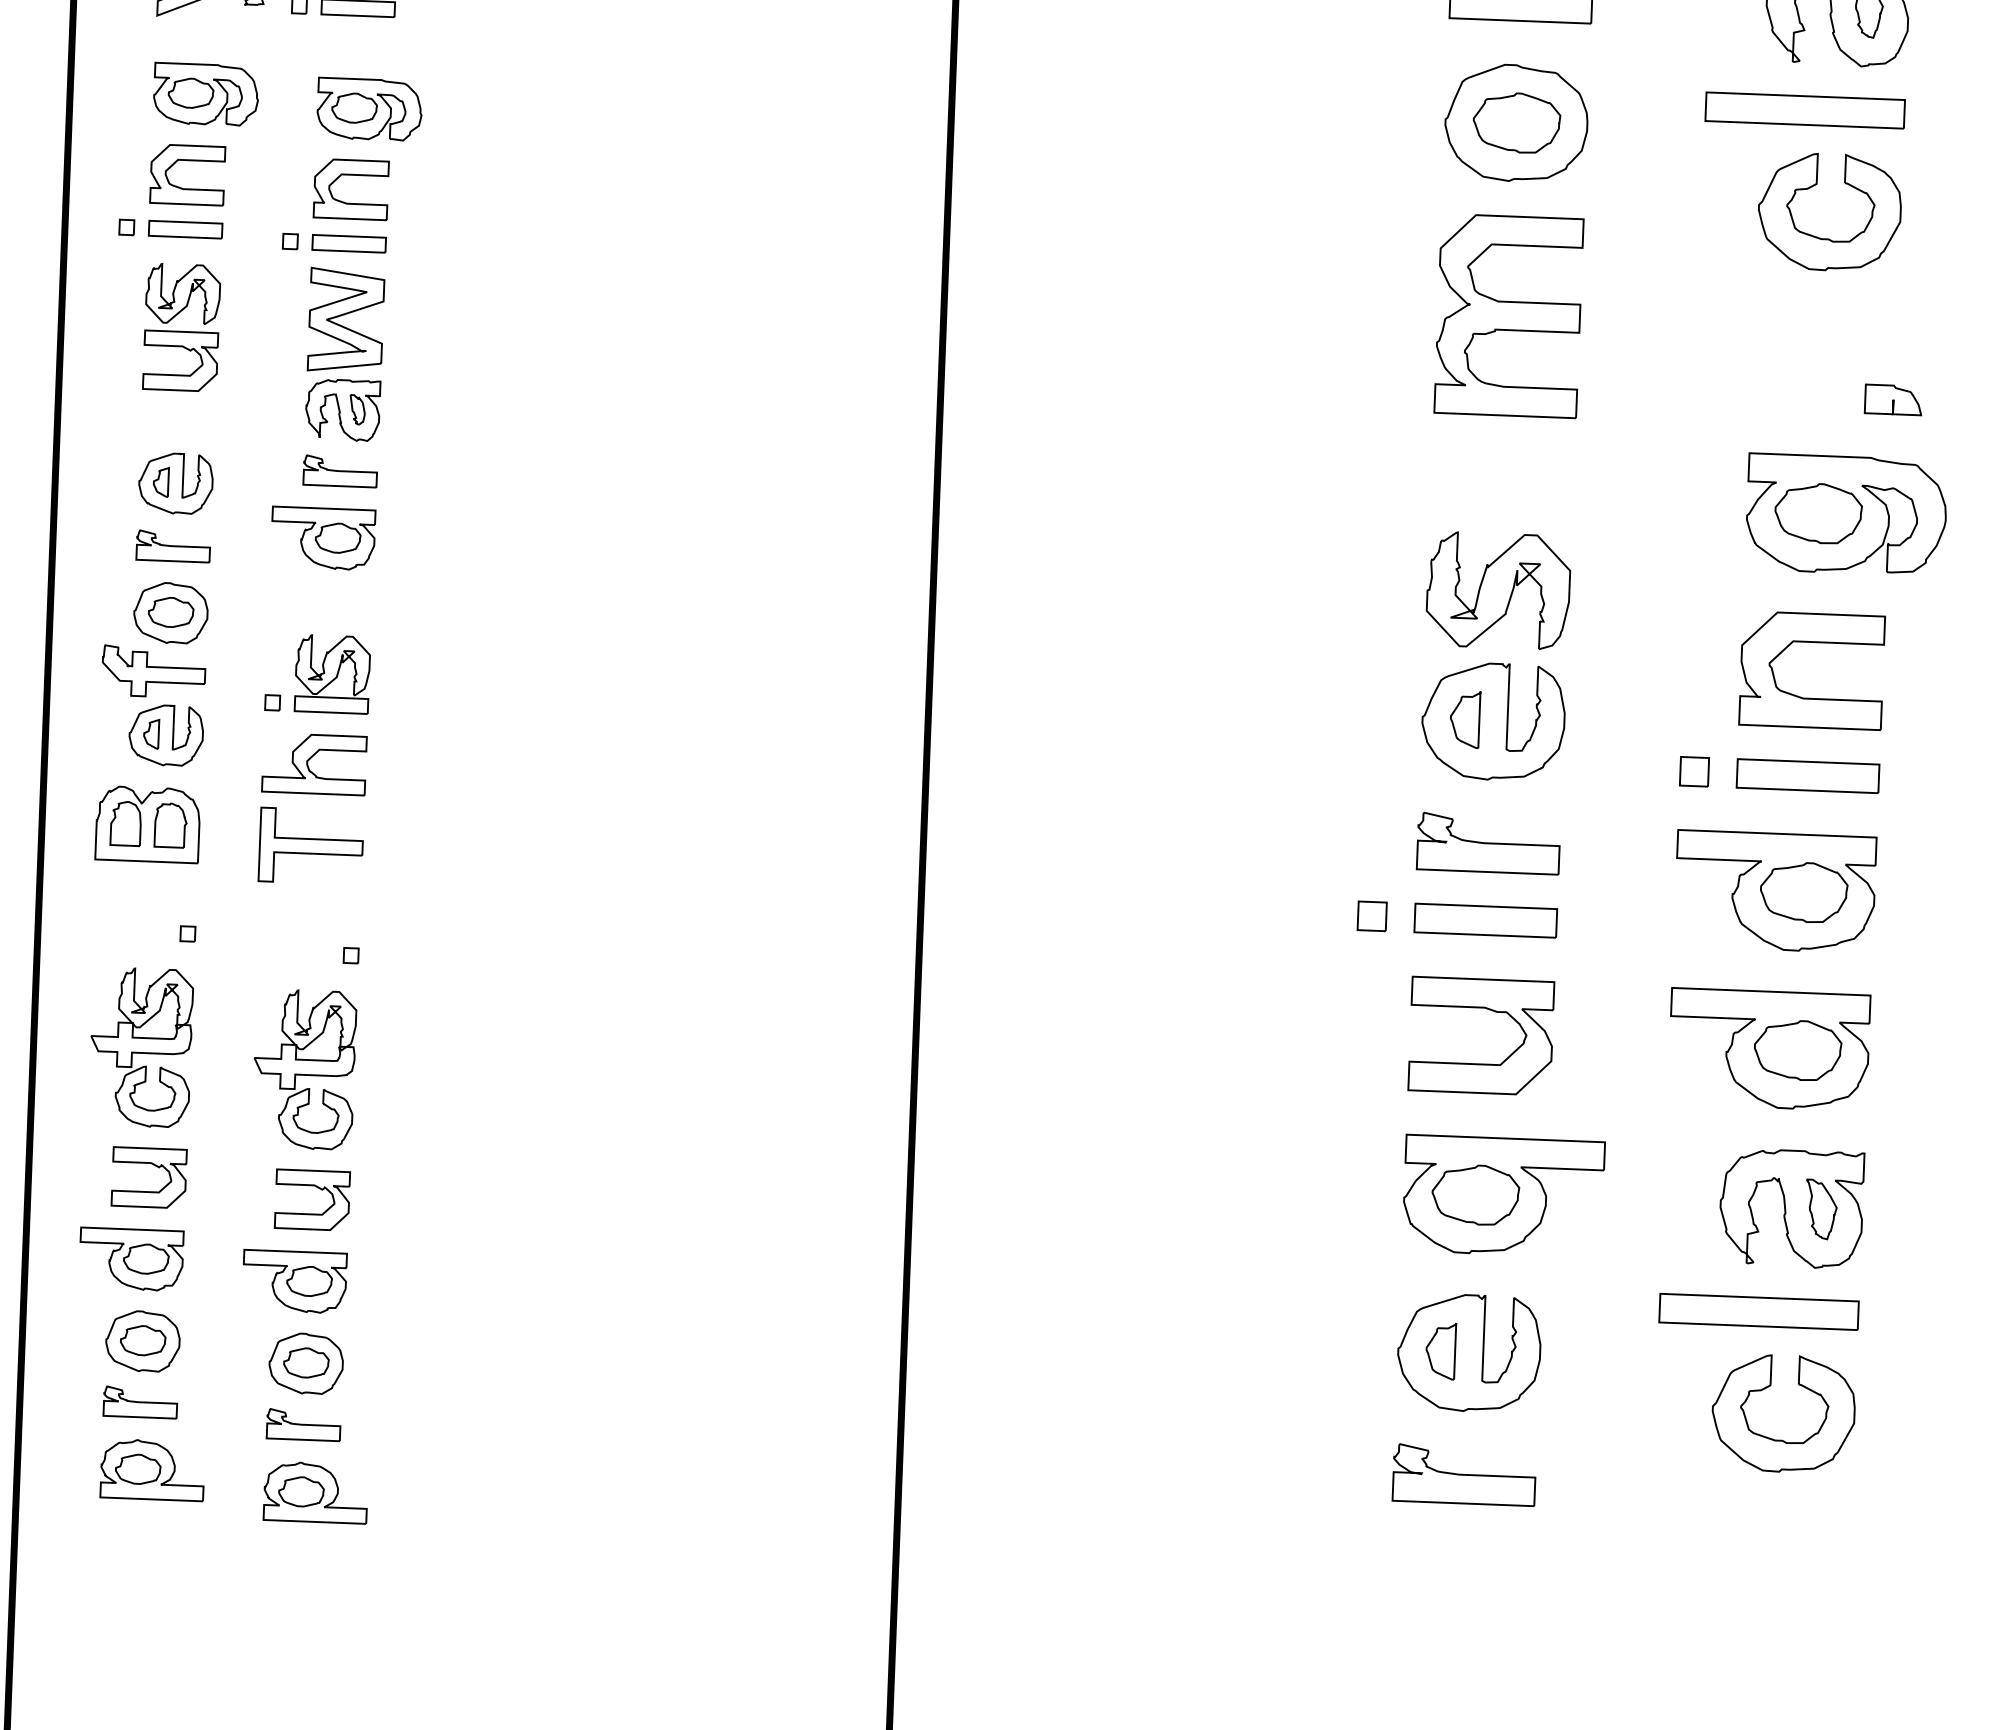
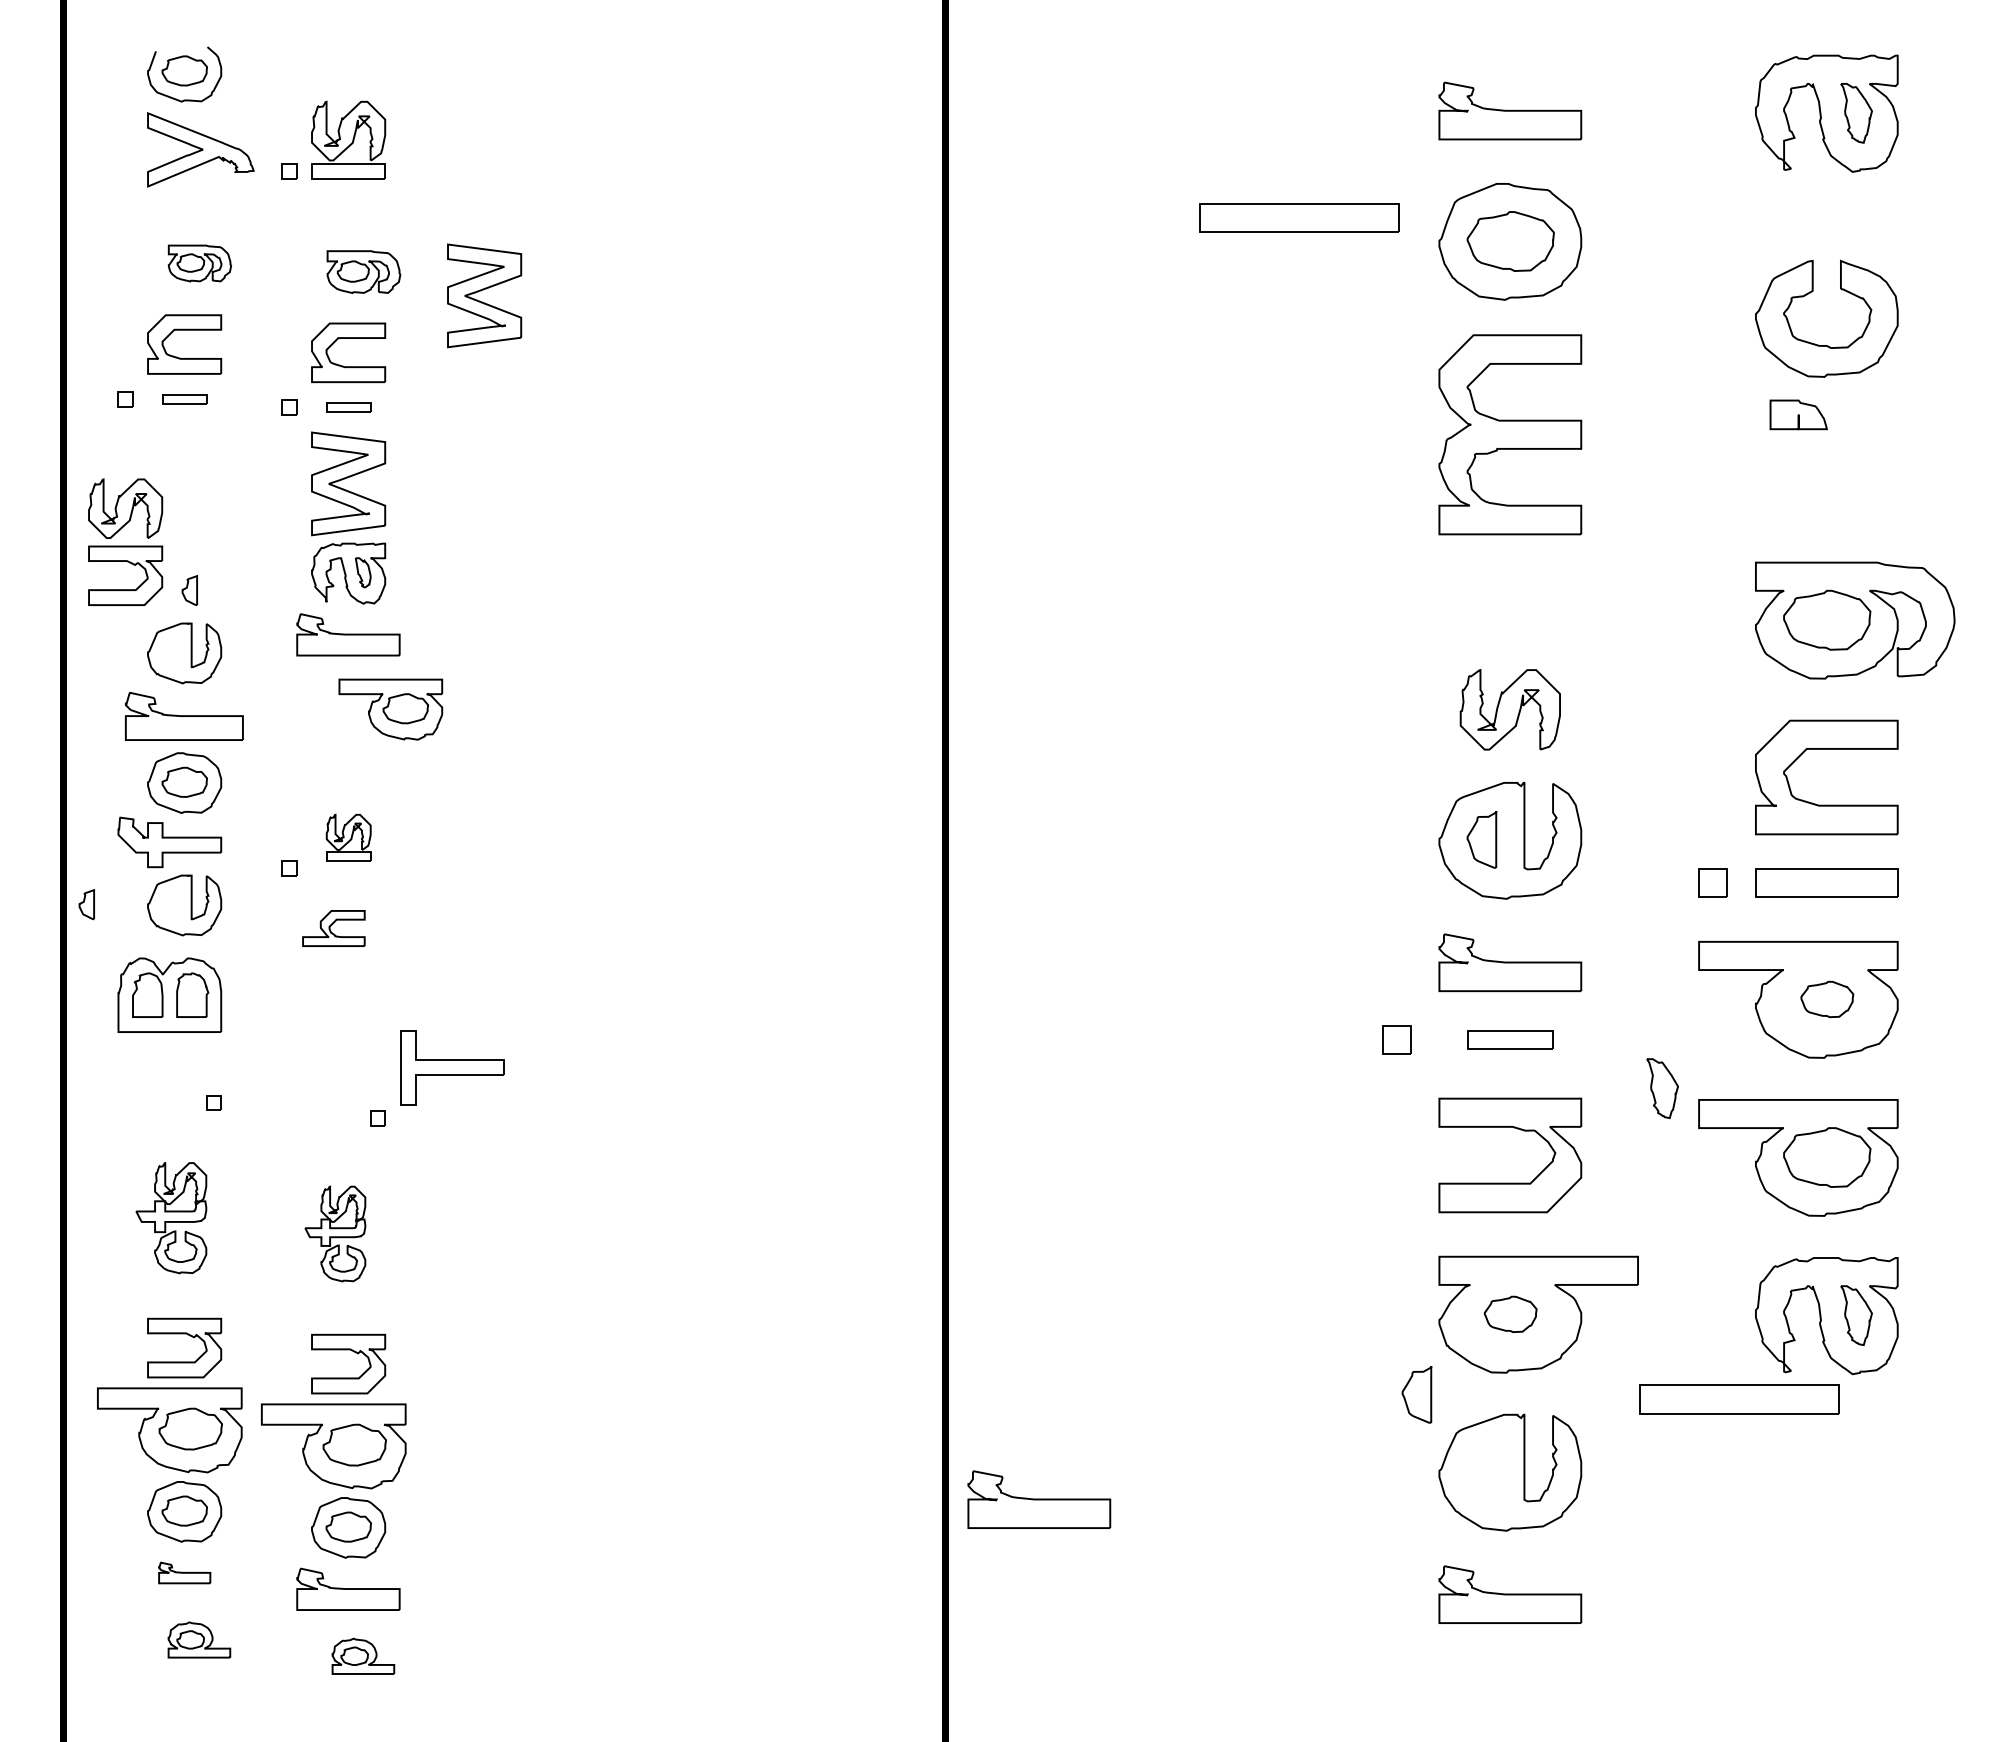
part: (205, 94) -> (199, 263), size x0.6
part: (369, 108) -> (363, 271), size x0.7
part: (1805, 109) -> (1299, 217), moved
part: (489, 137) -> (484, 295), added
part: (185, 229) -> (184, 399), size x0.6
part: (349, 244) -> (348, 407), size x0.6
part: (181, 326) -> (125, 541), moved
part: (1893, 399) -> (1798, 414), moved
part: (340, 471) -> (348, 634), size x1.4
part: (160, 482) -> (189, 590), moved
part: (322, 538) -> (390, 709), moved
part: (173, 545) -> (184, 715), size x1.6
part: (1498, 590) -> (1510, 709), size x0.7
part: (332, 673) -> (348, 837), size x0.6
part: (151, 733) -> (86, 904), moved
part: (314, 764) -> (333, 928), size x0.6
part: (310, 846) -> (452, 1067), moved
part: (1804, 892) -> (1827, 999), size x0.6
part: (1484, 920) -> (1509, 1039), size x0.6
part: (1635, 975) -> (1662, 1088), added
part: (141, 1046) -> (171, 1217), size x0.7
part: (304, 1069) -> (335, 1233), size x0.6
part: (1475, 1195) -> (1510, 1314), size x0.6
part: (130, 1259) -> (169, 1430), size x1.4
part: (294, 1281) -> (333, 1446), size x1.4
part: (1759, 1312) -> (1739, 1399), moved
part: (1440, 1350) -> (1416, 1394), moved
part: (997, 1361) -> (1039, 1499), added
part: (140, 1402) -> (184, 1572), size x0.7
part: (303, 1424) -> (348, 1588), size x1.4
part: (1782, 1440) -> (1826, 1547), removed
part: (152, 1469) -> (199, 1639), size x0.6
part: (316, 1492) -> (363, 1656), size x0.6

